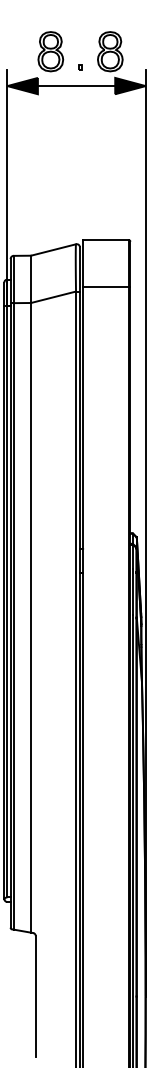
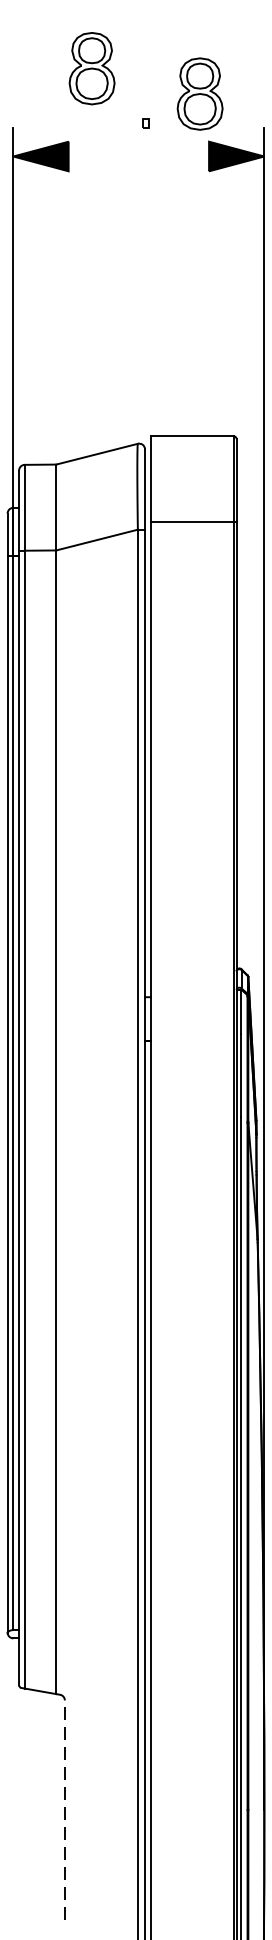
part: (50, 51) -> (91, 68), moved
line: (76, 86) -> (138, 157), removed
line: (35, 996) -> (64, 1809), solid -> dashed

